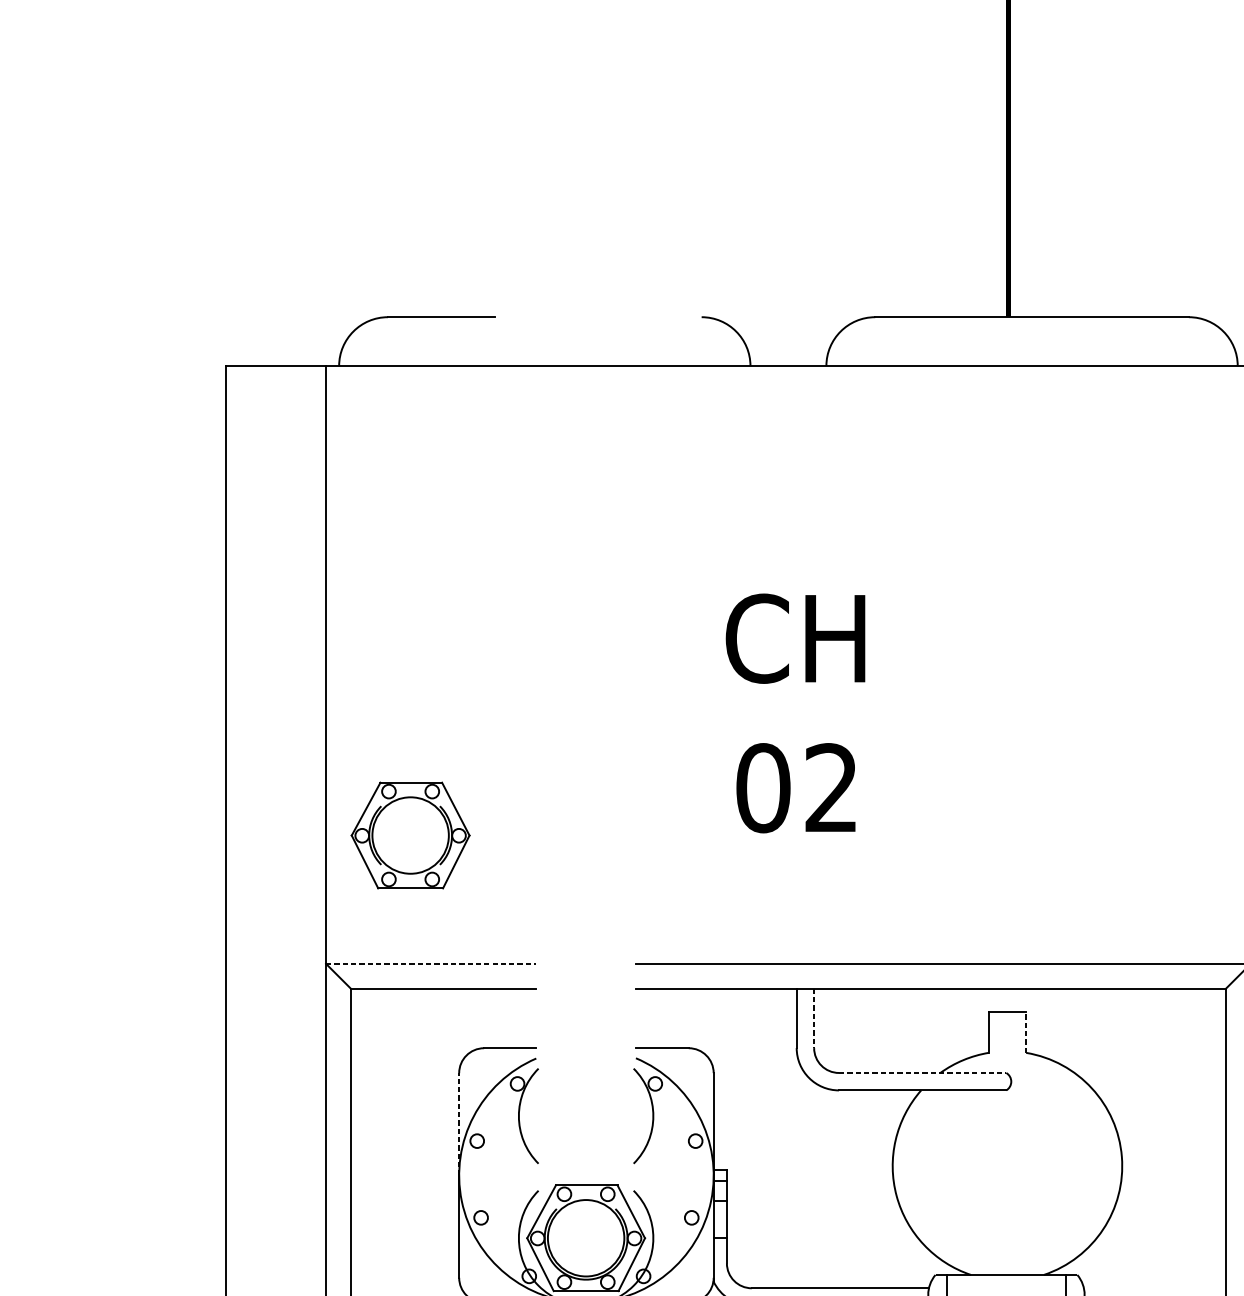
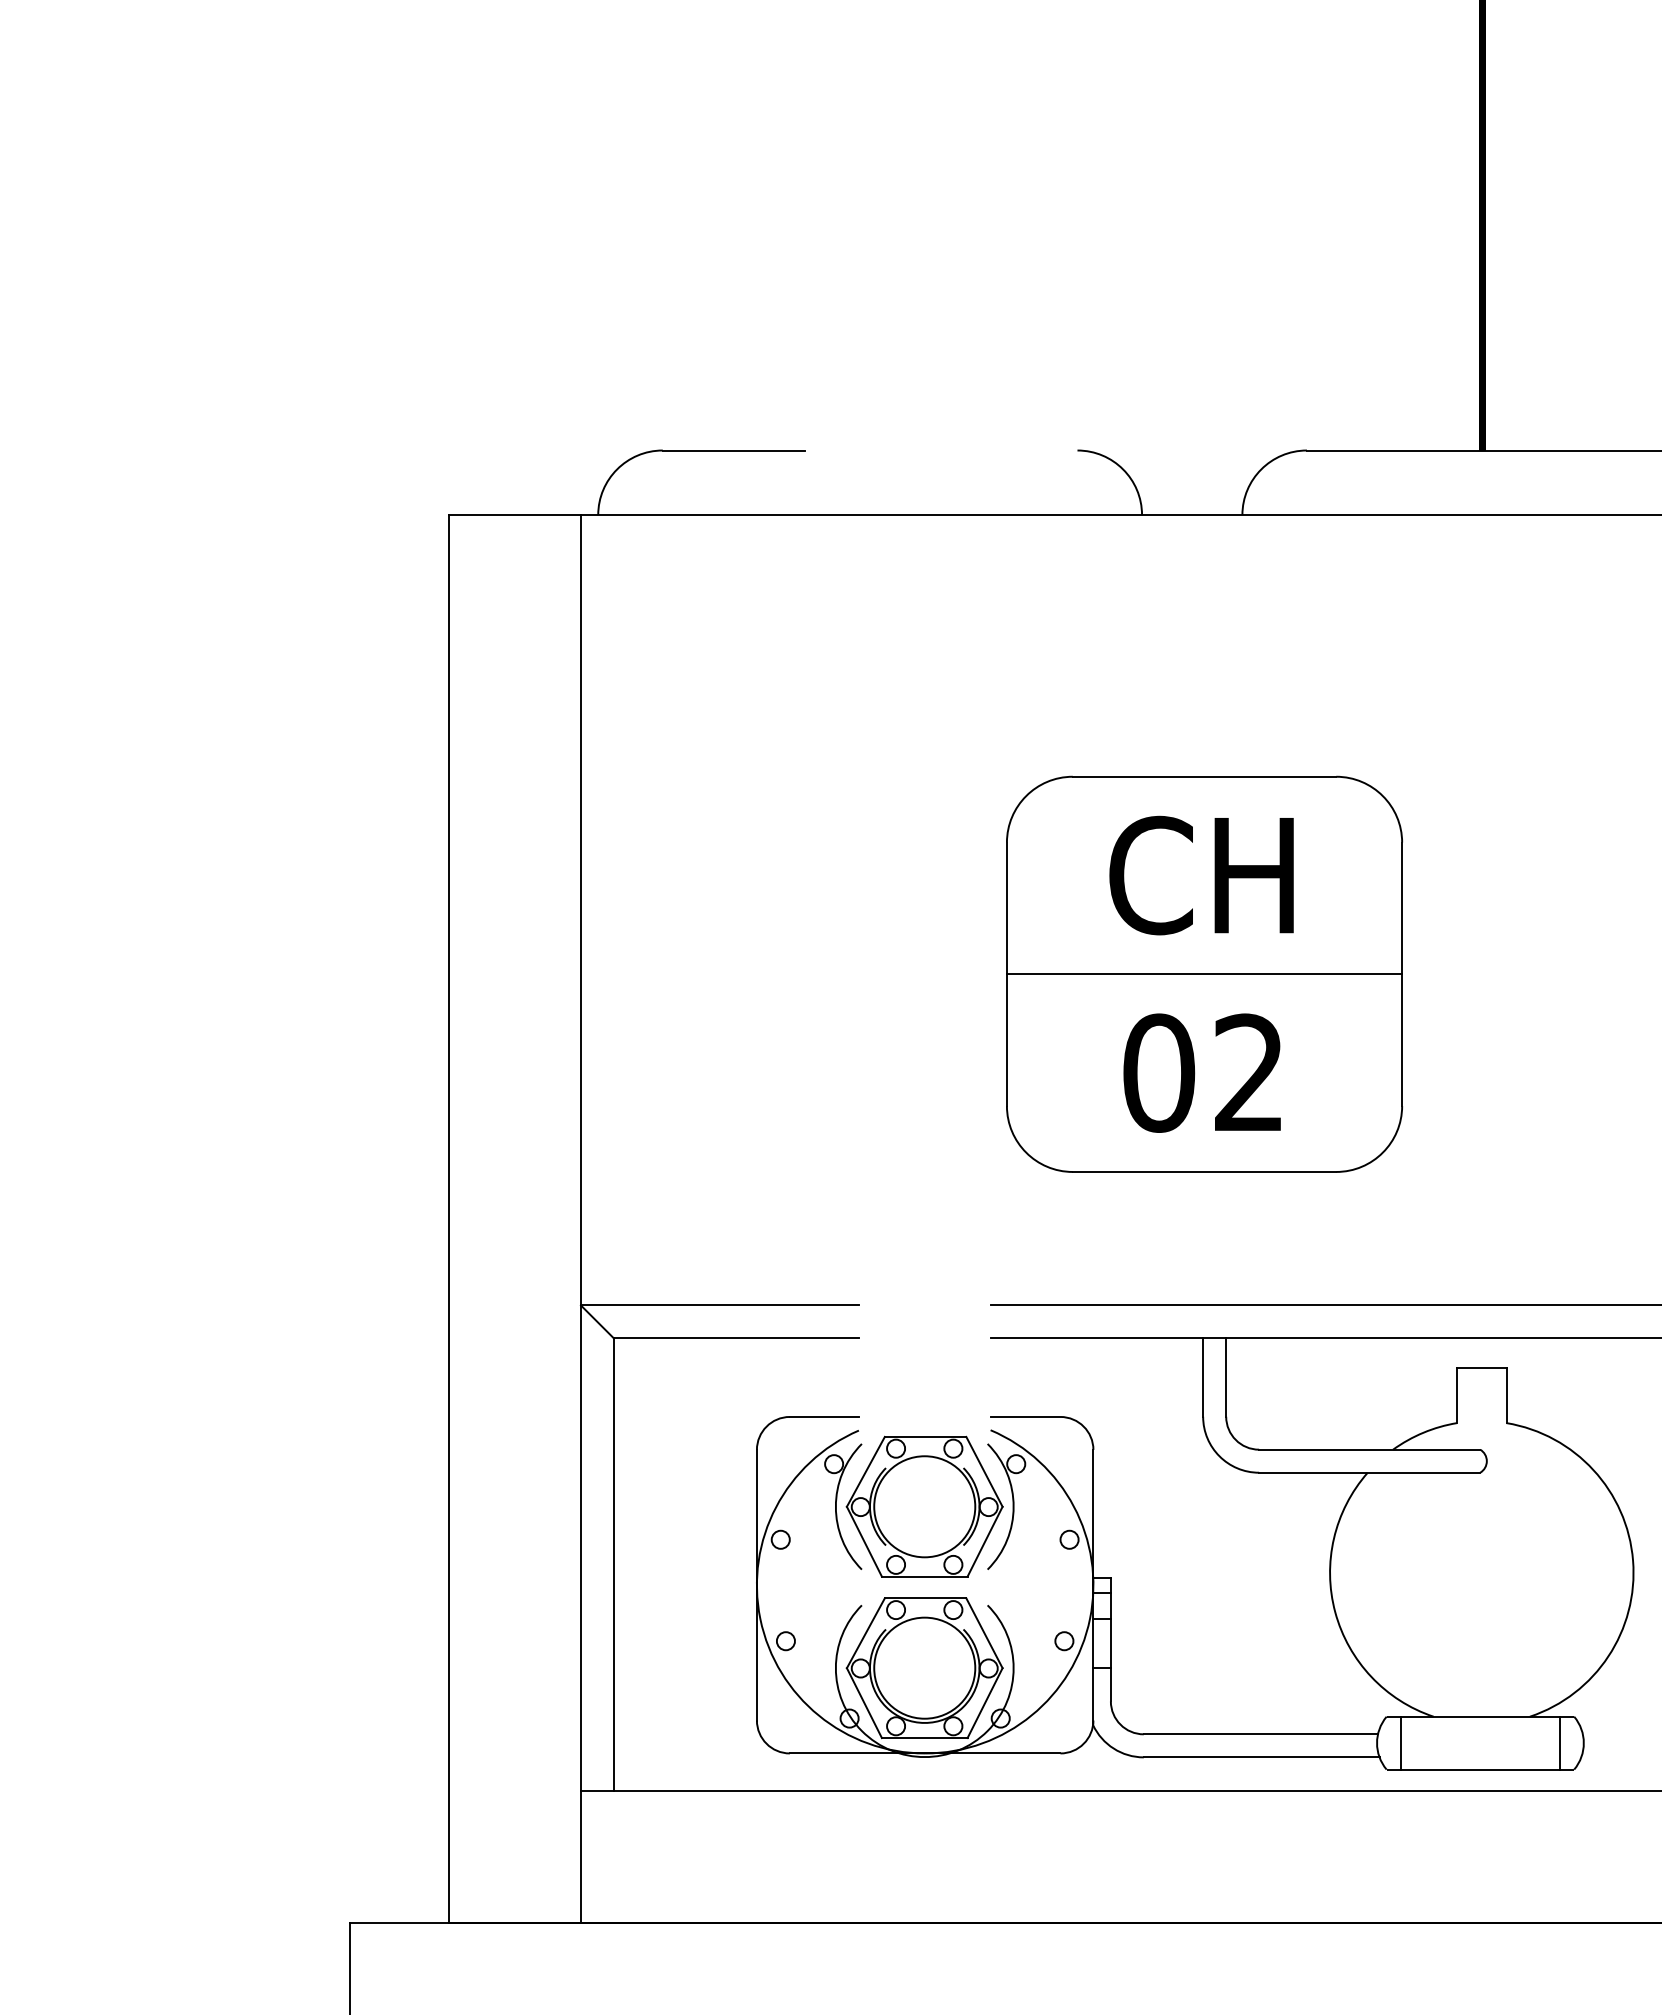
part: (797, 712) -> (1204, 973), added
part: (410, 835) -> (924, 1506), moved
line: (430, 963) -> (719, 1305), dashed -> solid
line: (814, 1019) -> (1226, 1378), dashed -> solid
line: (1026, 1031) -> (1506, 1395), dashed -> solid
line: (922, 1072) -> (1369, 1449), dashed -> solid
line: (458, 1124) -> (756, 1517), dashed -> solid

